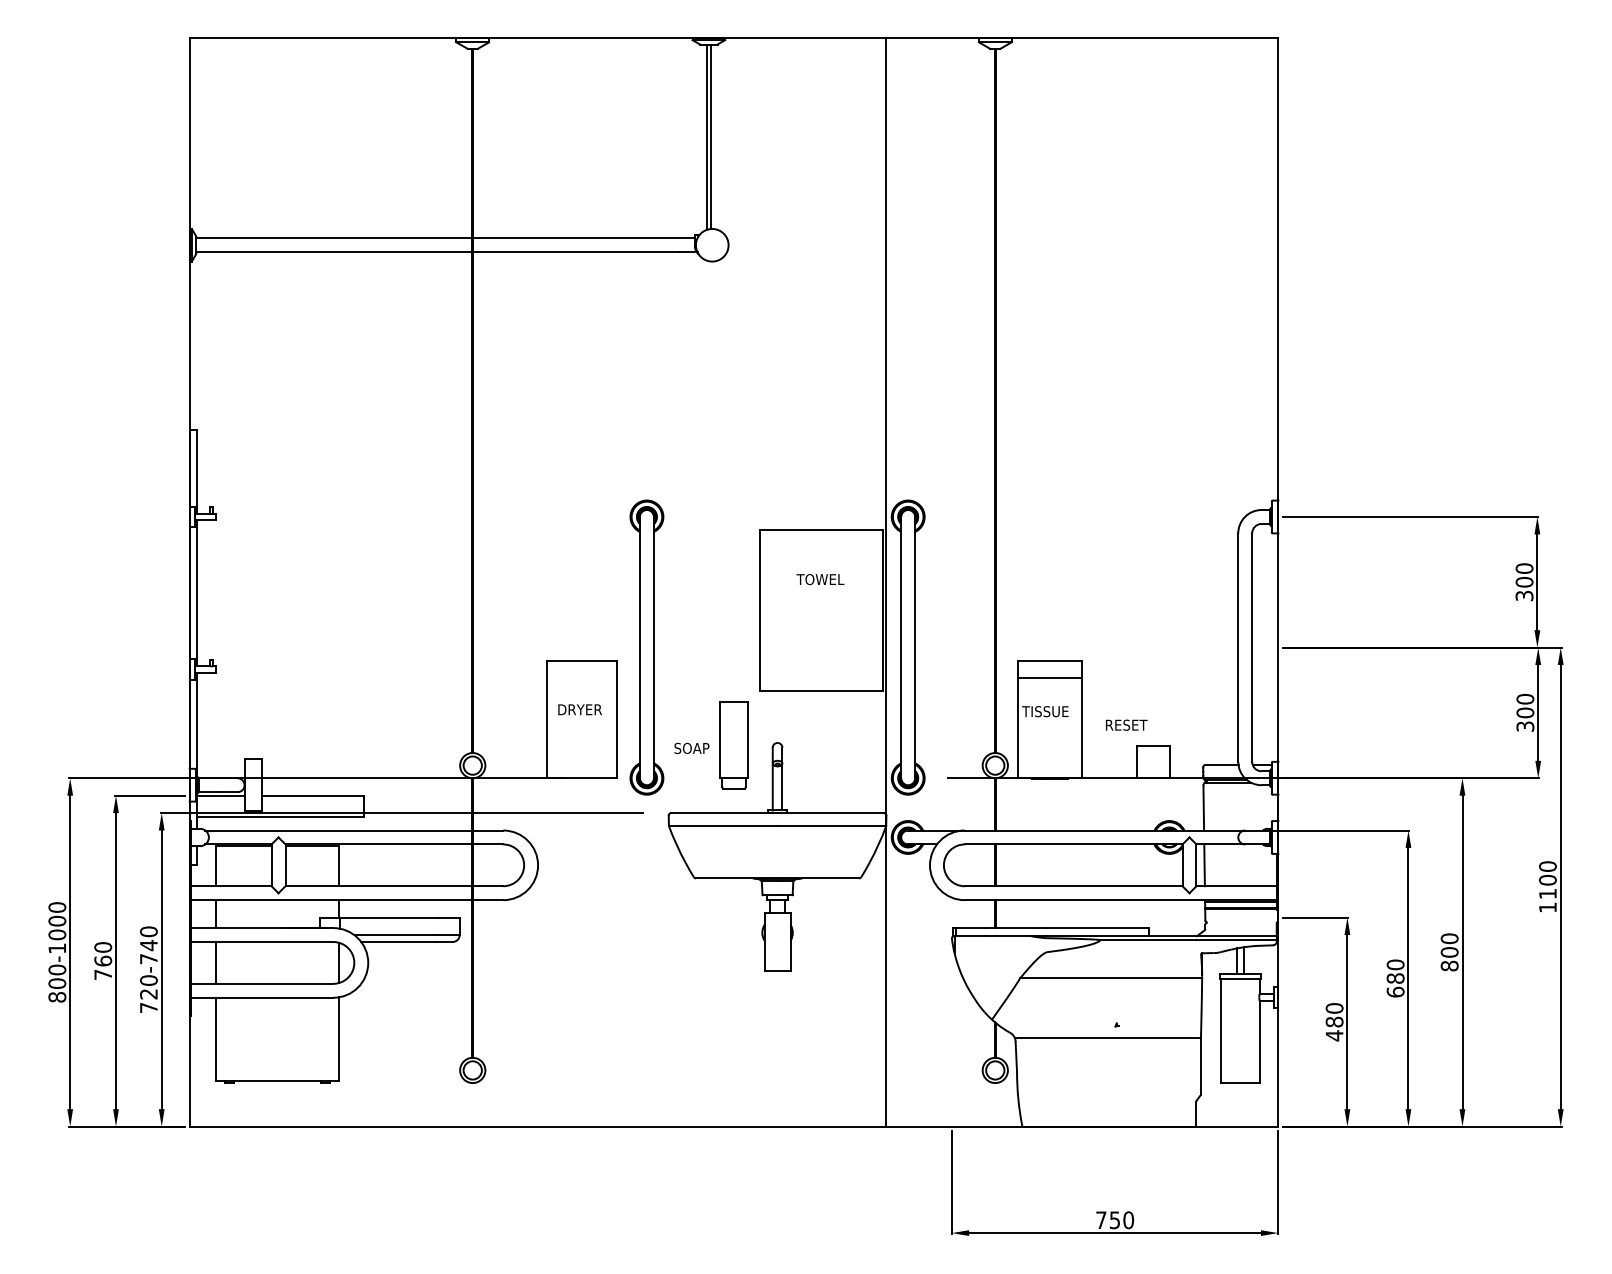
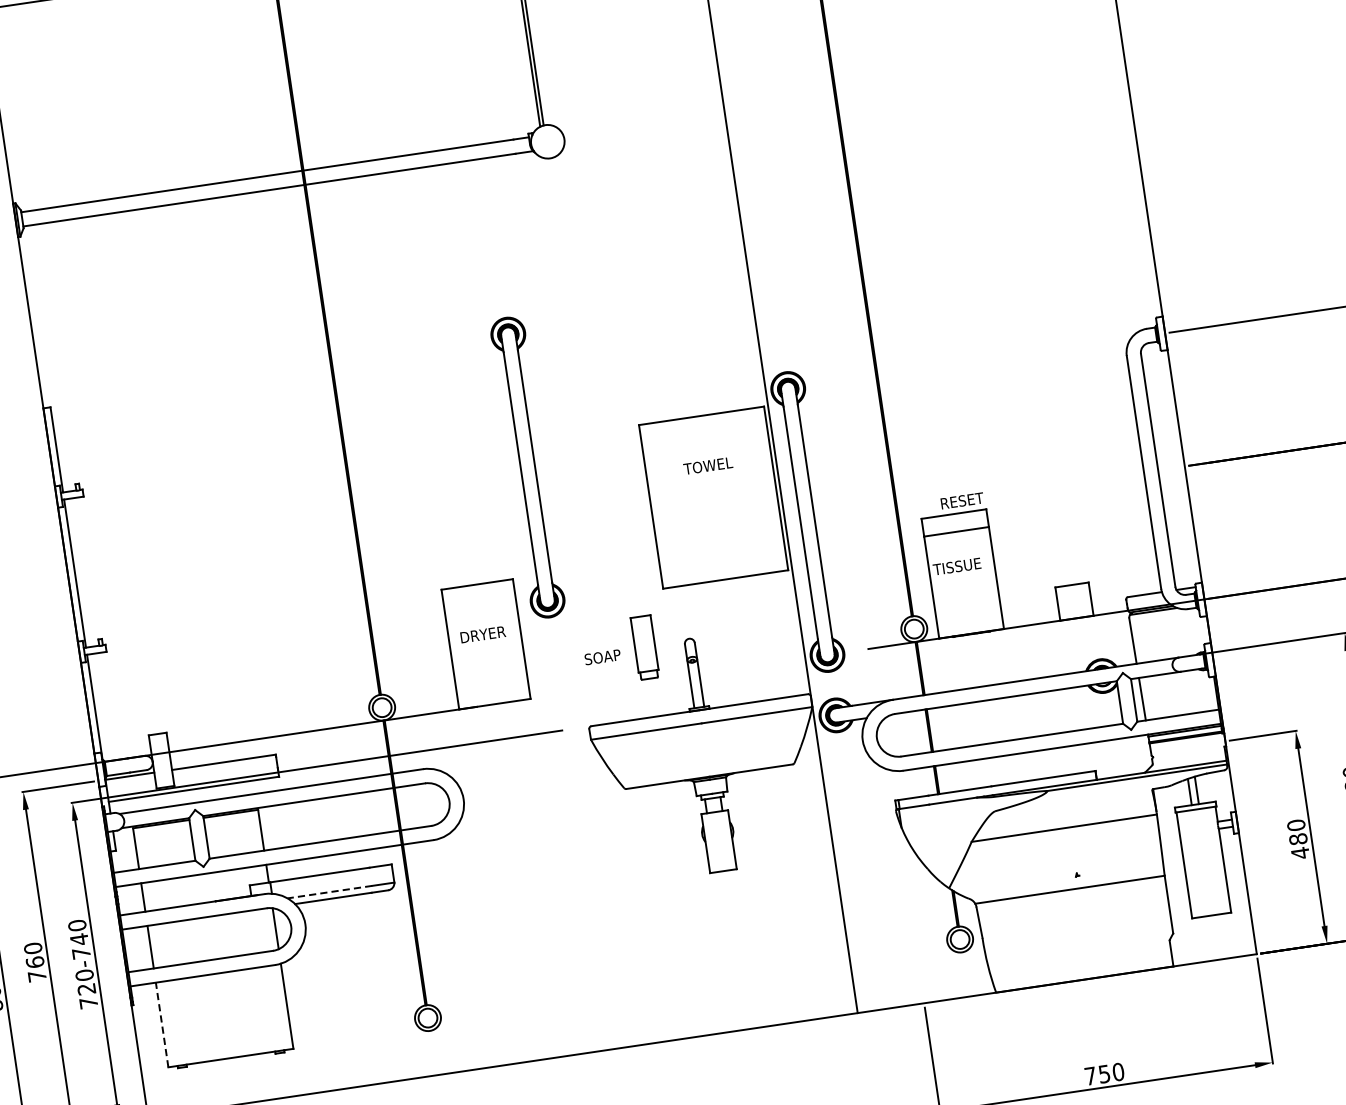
part: (646, 647) -> (527, 467), moved
text: (1126, 724) -> (962, 500), moved
part: (733, 745) -> (644, 647), size x0.7
line: (396, 935) -> (330, 892), solid -> dashed
line: (216, 1039) -> (162, 1025), solid -> dashed

